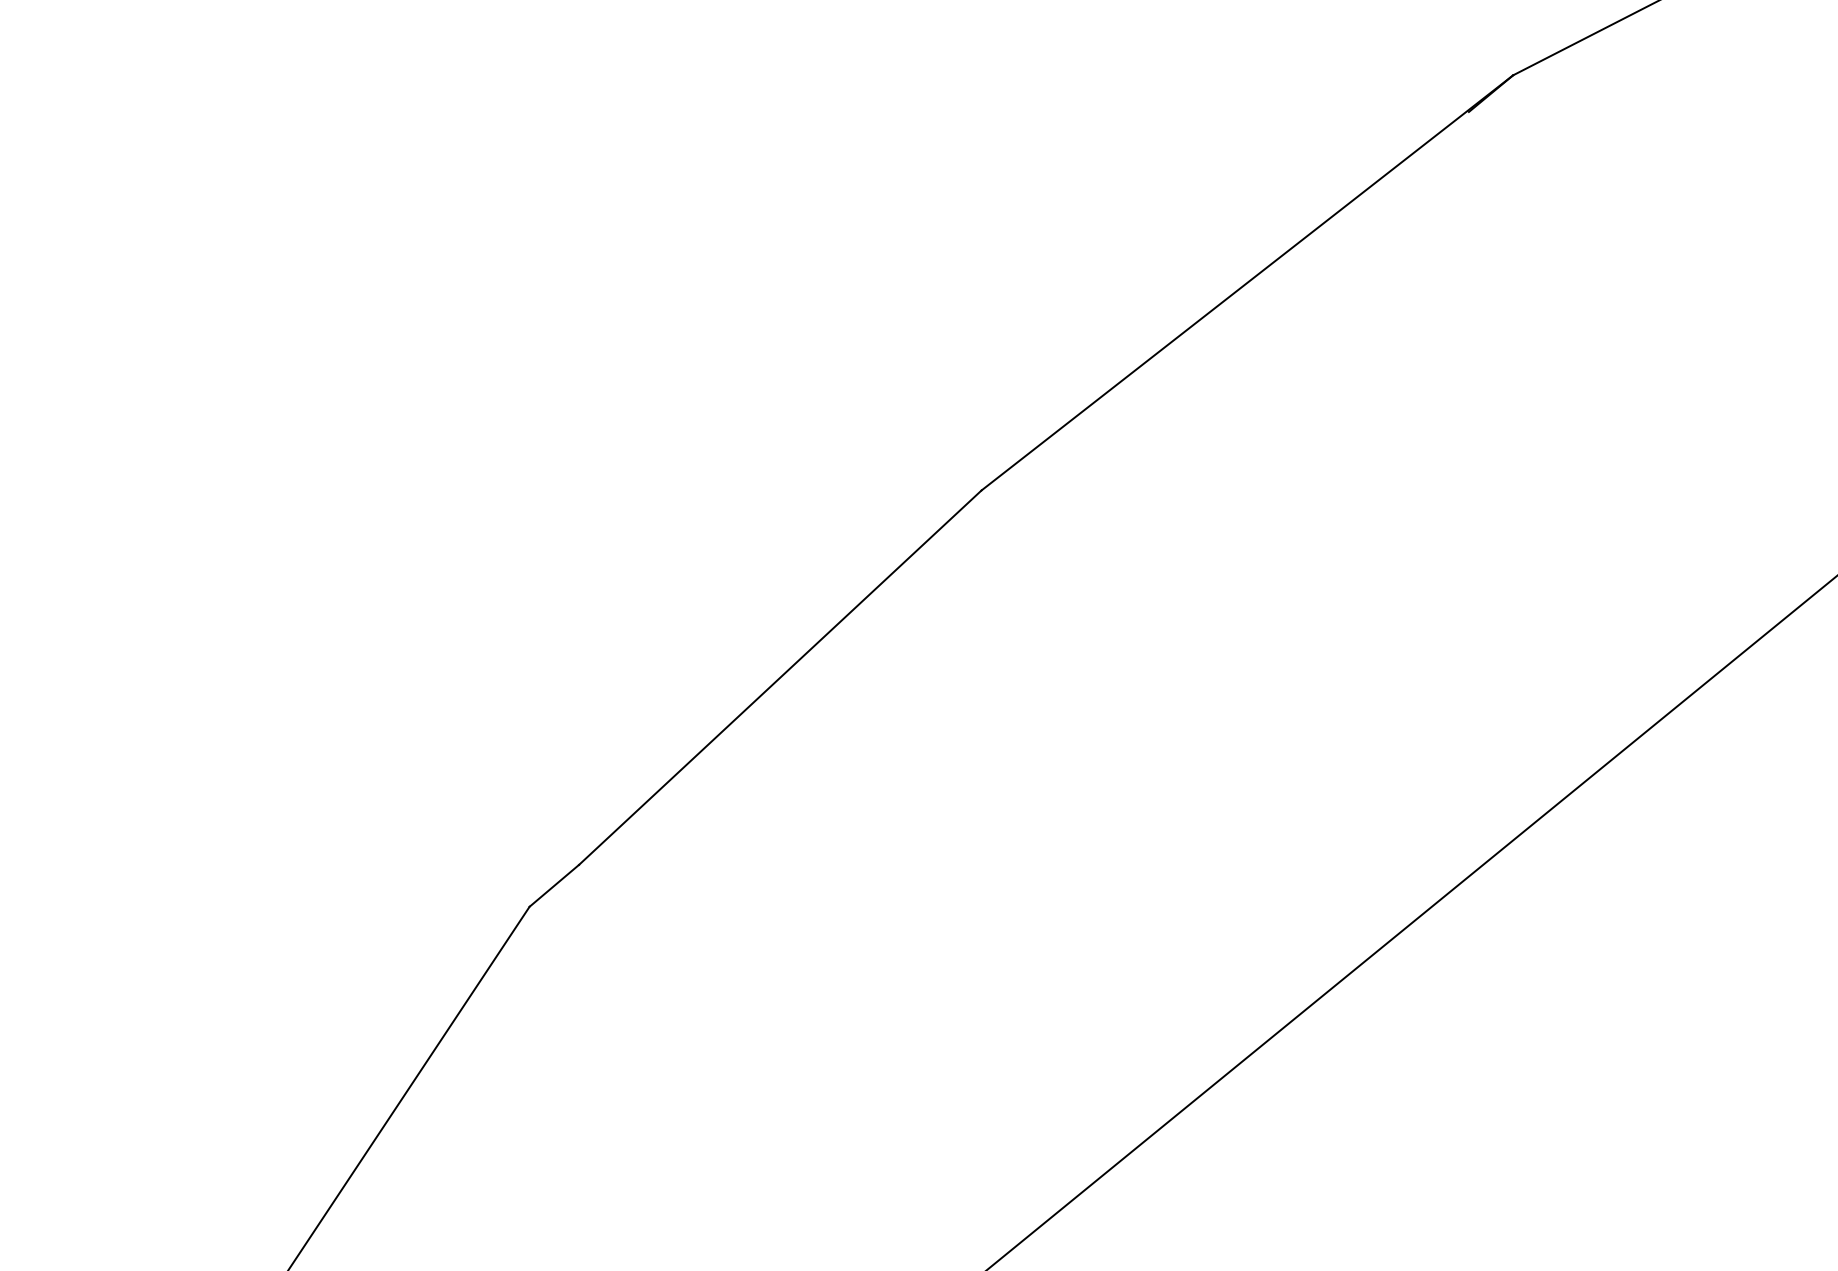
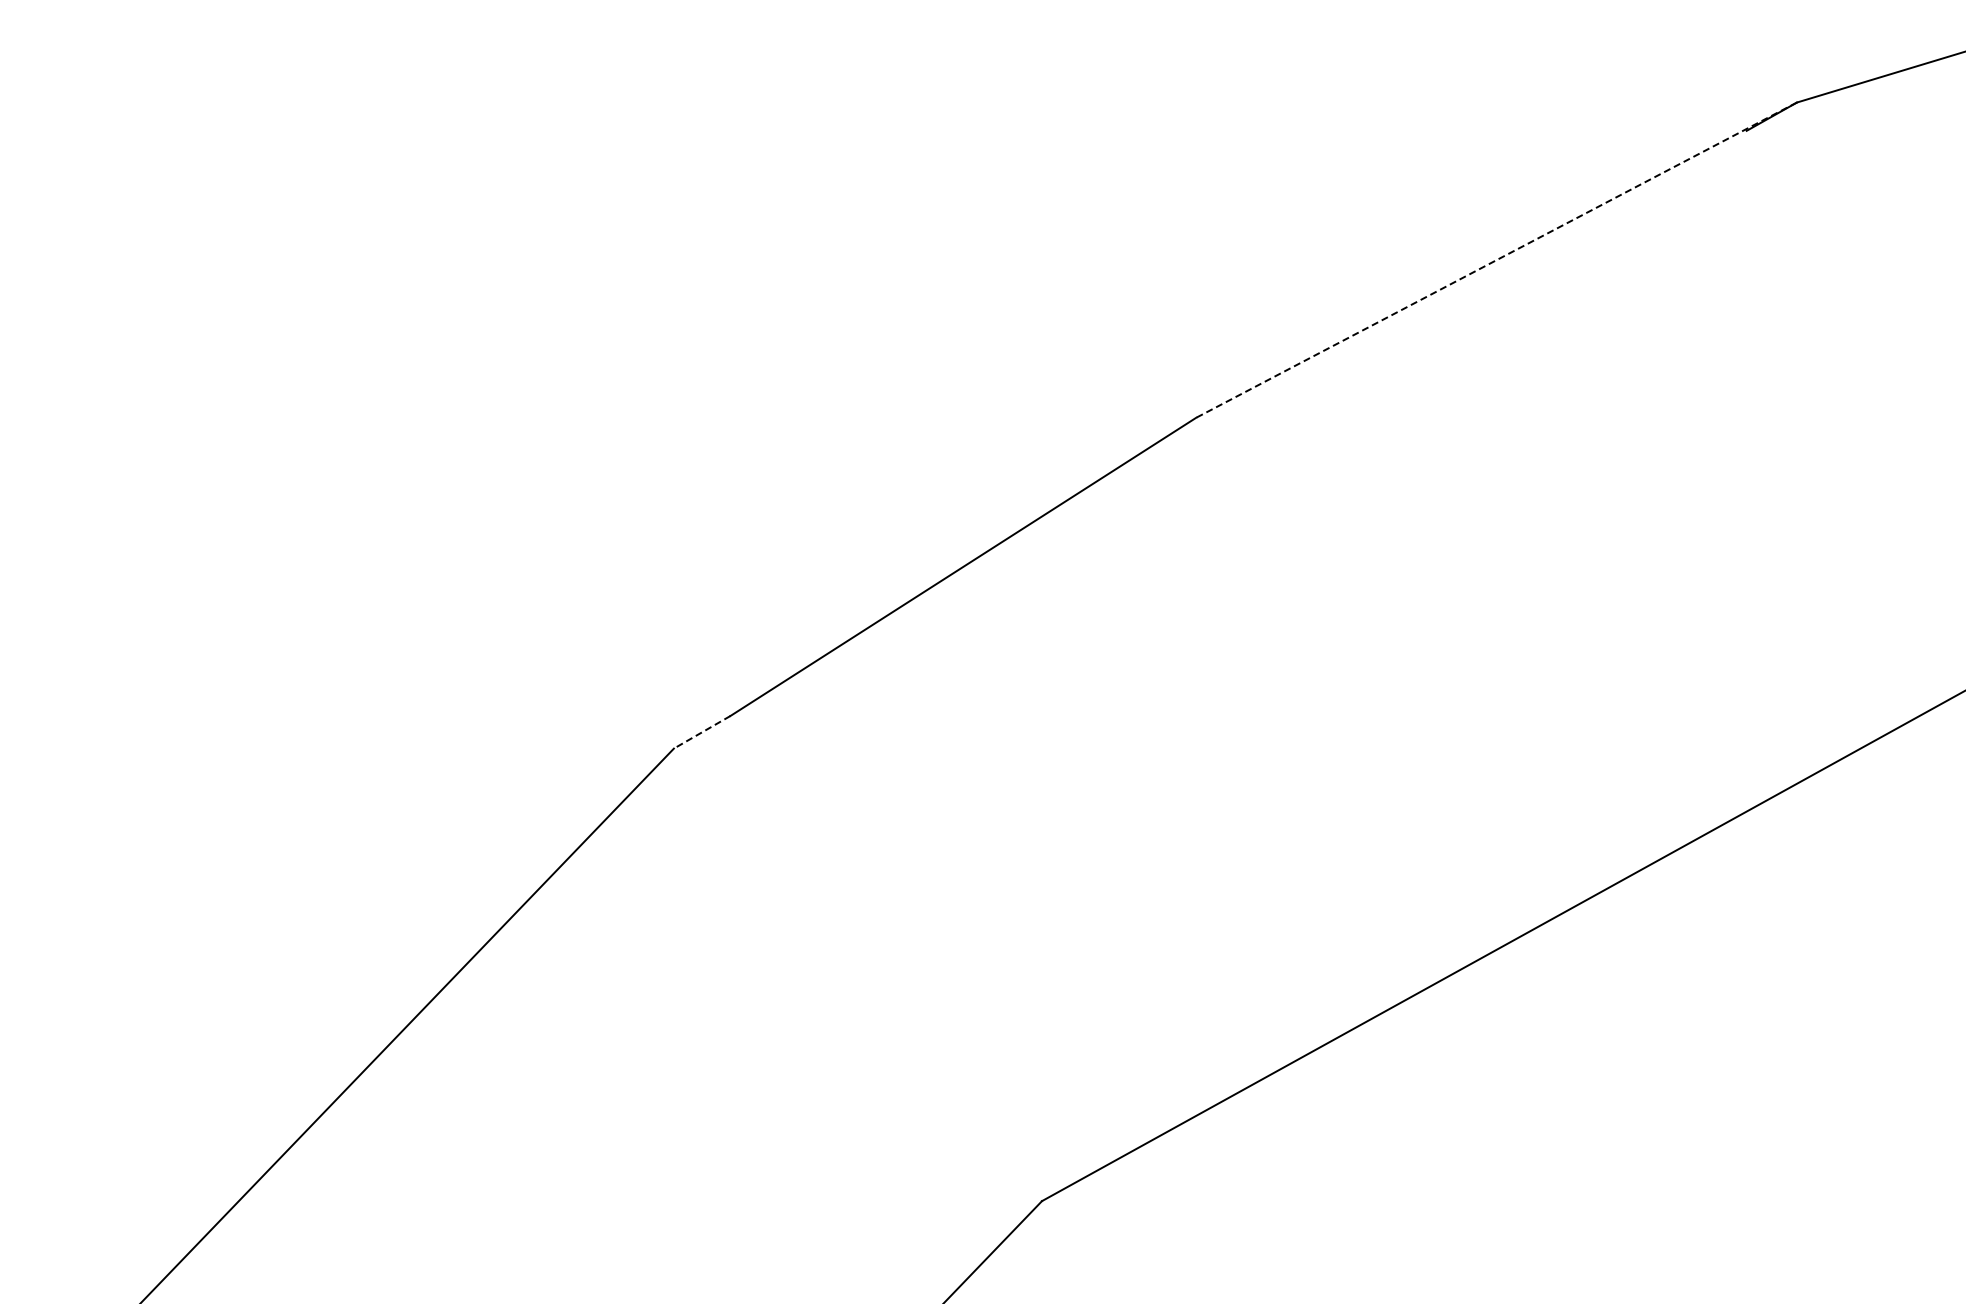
line: (1247, 283) -> (1496, 260), solid -> dashed
line: (554, 885) -> (702, 732), solid -> dashed

